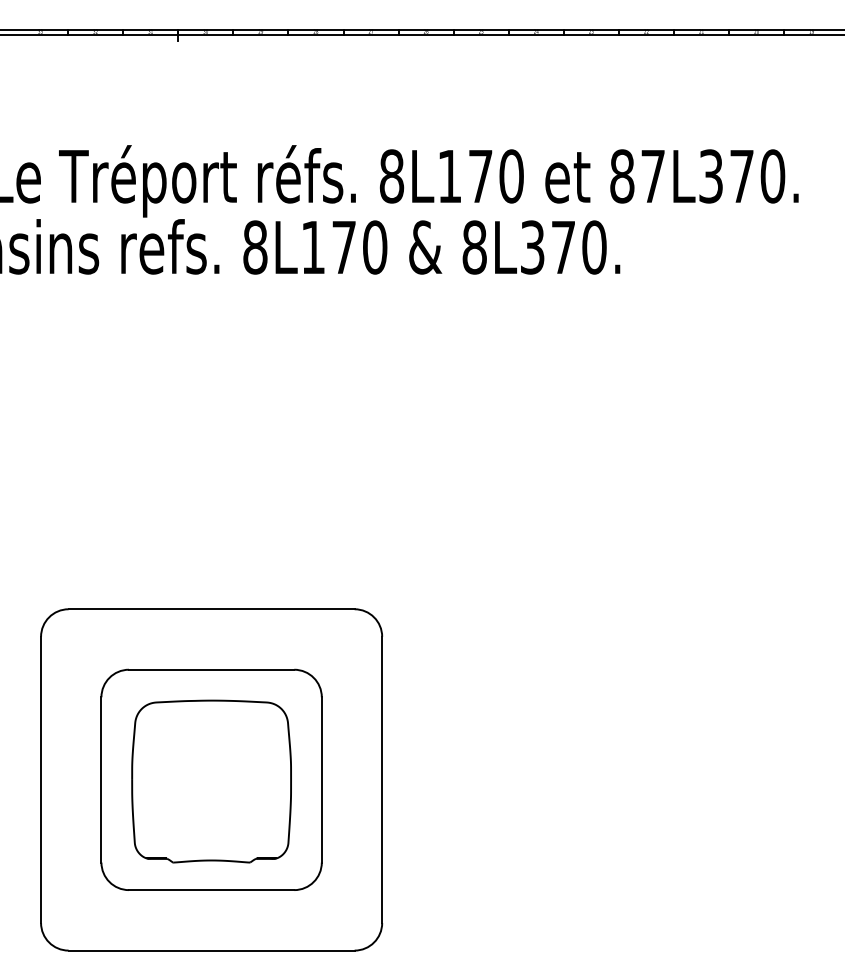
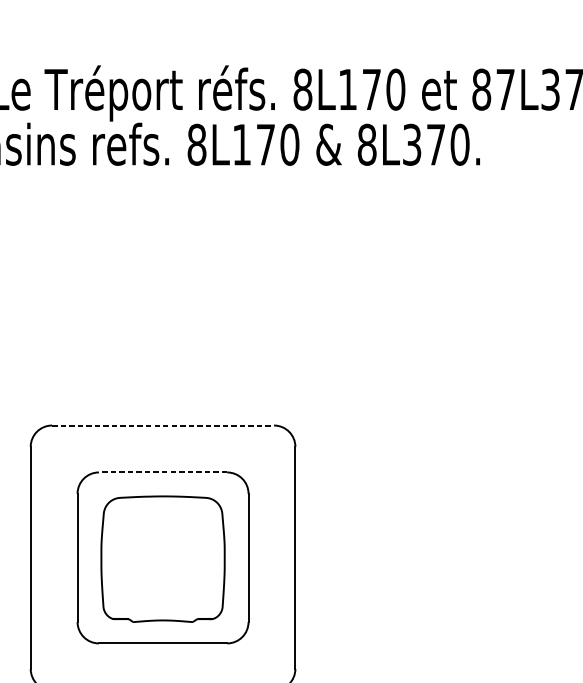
line: (212, 609) -> (163, 425), solid -> dashed
line: (211, 669) -> (162, 472), solid -> dashed

